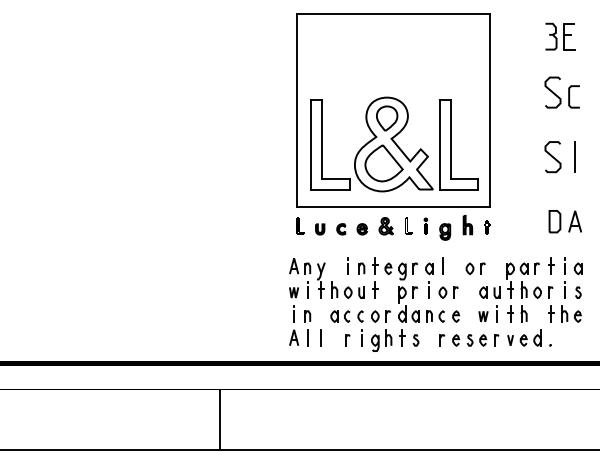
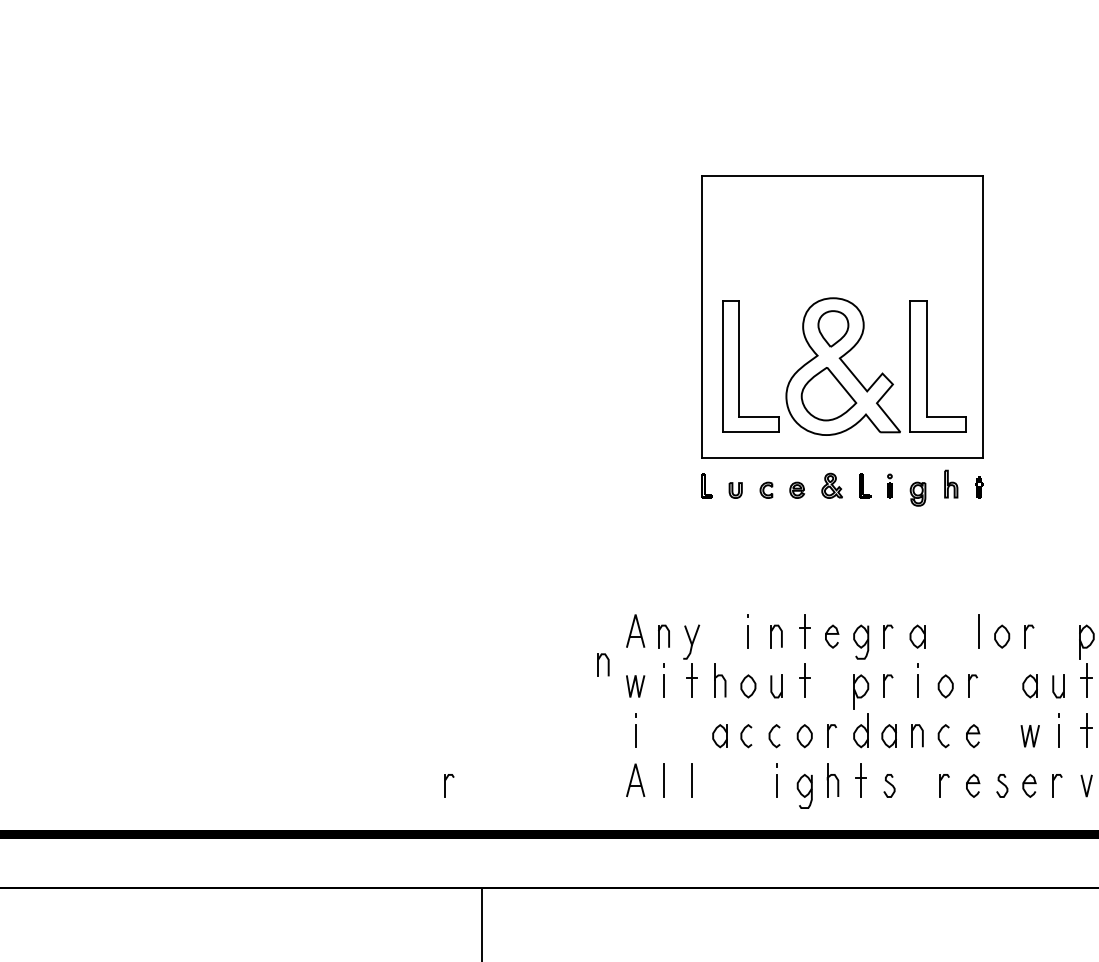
part: (393, 126) -> (842, 340), size x0.7
line: (442, 265) -> (978, 629), moved
part: (307, 316) -> (603, 665), moved
part: (347, 340) -> (448, 785), moved

